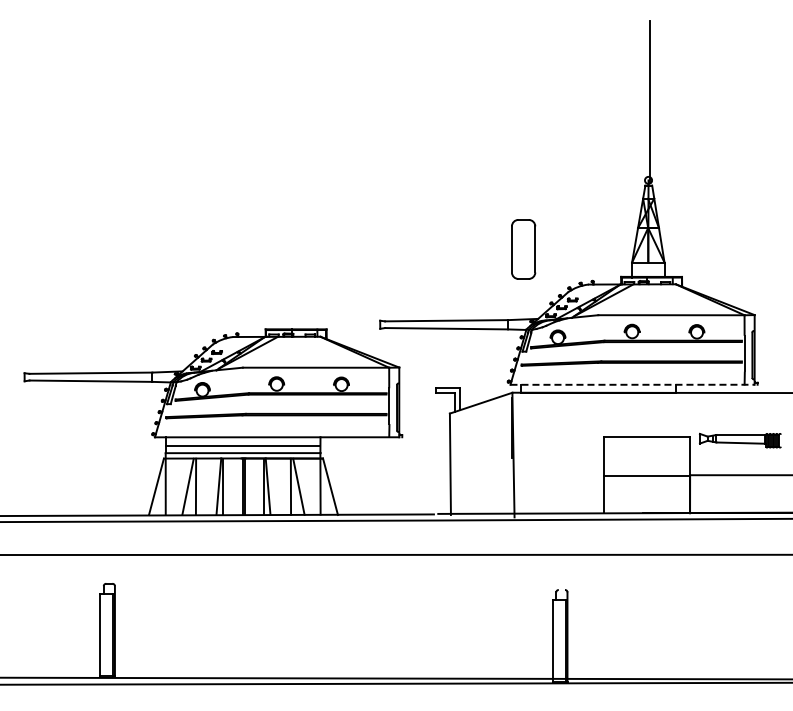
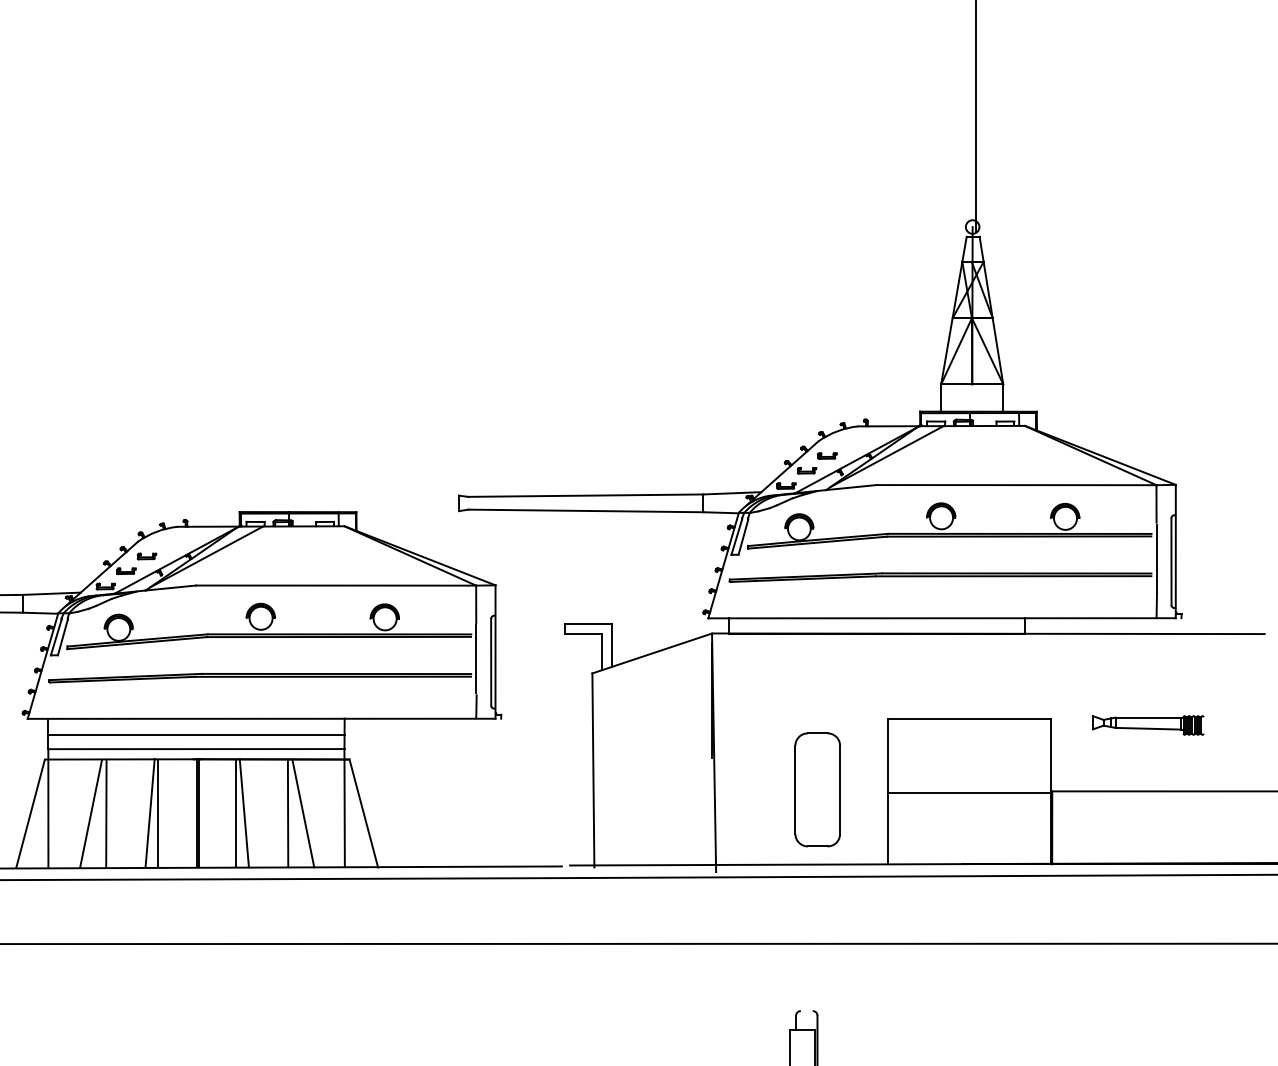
part: (523, 249) -> (817, 790), moved
line: (633, 384) -> (943, 617), dashed -> solid
part: (739, 440) -> (1146, 724), size x0.71

